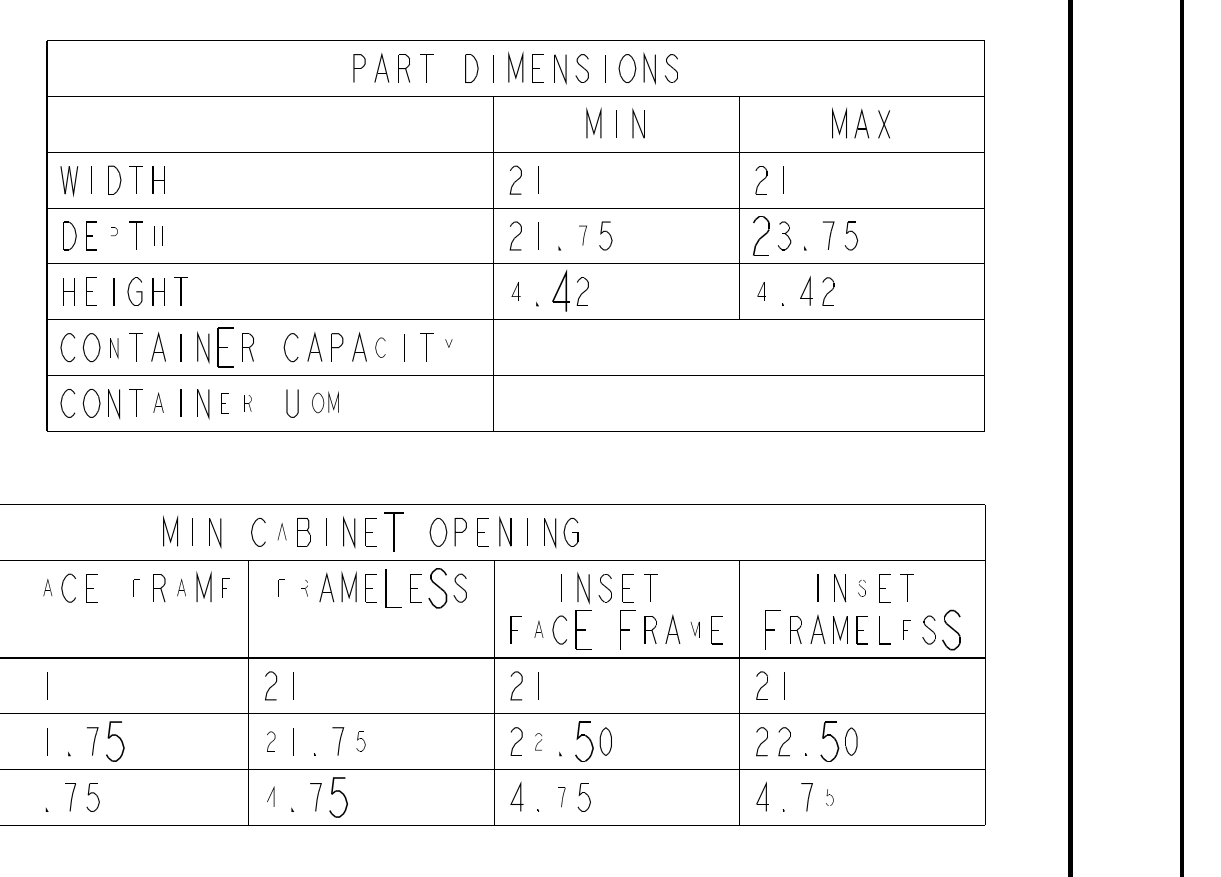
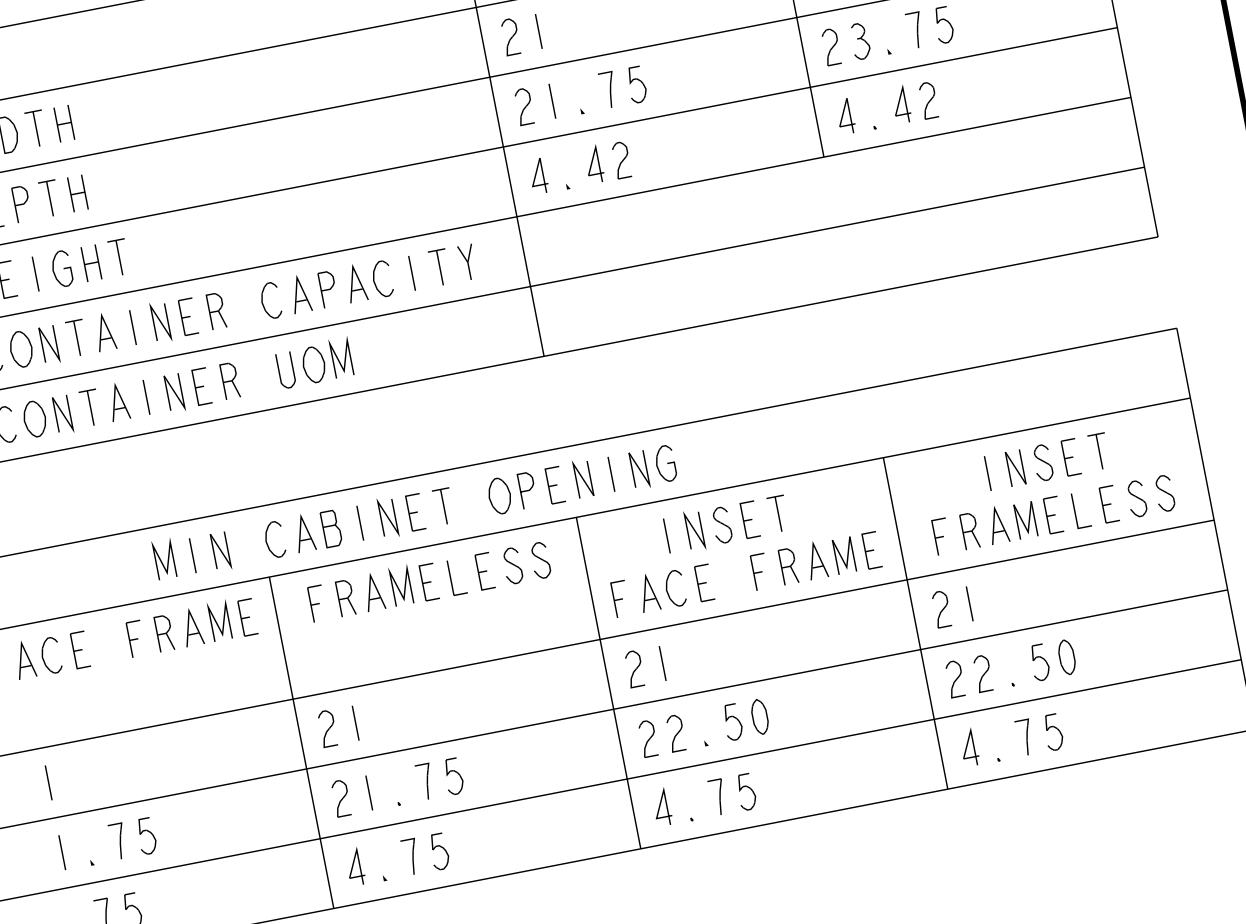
part: (114, 235) -> (22, 203), size x1.67
part: (158, 235) -> (77, 192), size x1.43
part: (582, 235) -> (607, 89), size x1.43
part: (761, 235) -> (831, 46), size x0.71
part: (560, 290) -> (593, 163), size x0.71
part: (515, 291) -> (537, 176), size x1.43
part: (761, 291) -> (845, 116), size x1.43
part: (224, 347) -> (187, 316), size x0.71
part: (380, 347) -> (382, 278), size x1.43
part: (448, 347) -> (467, 262), size x1.67
part: (114, 348) -> (50, 344), size x1.43
part: (325, 401) -> (326, 359), size x1.43
part: (158, 402) -> (118, 401), size x1.43
part: (224, 403) -> (200, 386), size x1.43
part: (247, 403) -> (229, 381), size x1.67
part: (281, 531) -> (303, 533), size x1.67
part: (393, 531) -> (443, 505), size x0.71
part: (47, 587) -> (24, 659), size x1.67
part: (136, 587) -> (135, 638), size x1.67
part: (181, 587) -> (191, 627), size x1.67
part: (281, 587) -> (316, 603), size x1.67
part: (437, 587) -> (512, 565), size x0.71
part: (225, 588) -> (247, 617), size x1.43
part: (304, 588) -> (345, 598), size x1.67
part: (393, 588) -> (457, 577), size x0.71
part: (861, 588) -> (1042, 463), size x1.67
part: (538, 628) -> (648, 591), size x1.67
part: (627, 629) -> (759, 571), size x0.71
part: (694, 629) -> (843, 555), size x1.67
part: (772, 629) -> (941, 536), size x0.71
part: (950, 629) -> (1163, 493), size x0.71
part: (582, 630) -> (703, 583), size x0.71
part: (906, 630) -> (1108, 504), size x1.43
part: (115, 741) -> (146, 835), size x0.71
part: (271, 741) -> (341, 798), size x1.43
part: (360, 741) -> (453, 776), size x1.43
part: (538, 741) -> (675, 733), size x1.67
part: (583, 741) -> (731, 722), size x0.71
part: (829, 741) -> (1039, 662), size x0.71
part: (271, 796) -> (355, 866), size x1.43
part: (338, 797) -> (439, 851), size x0.71
part: (561, 797) -> (718, 797), size x1.43
part: (829, 797) -> (1053, 732), size x1.67

